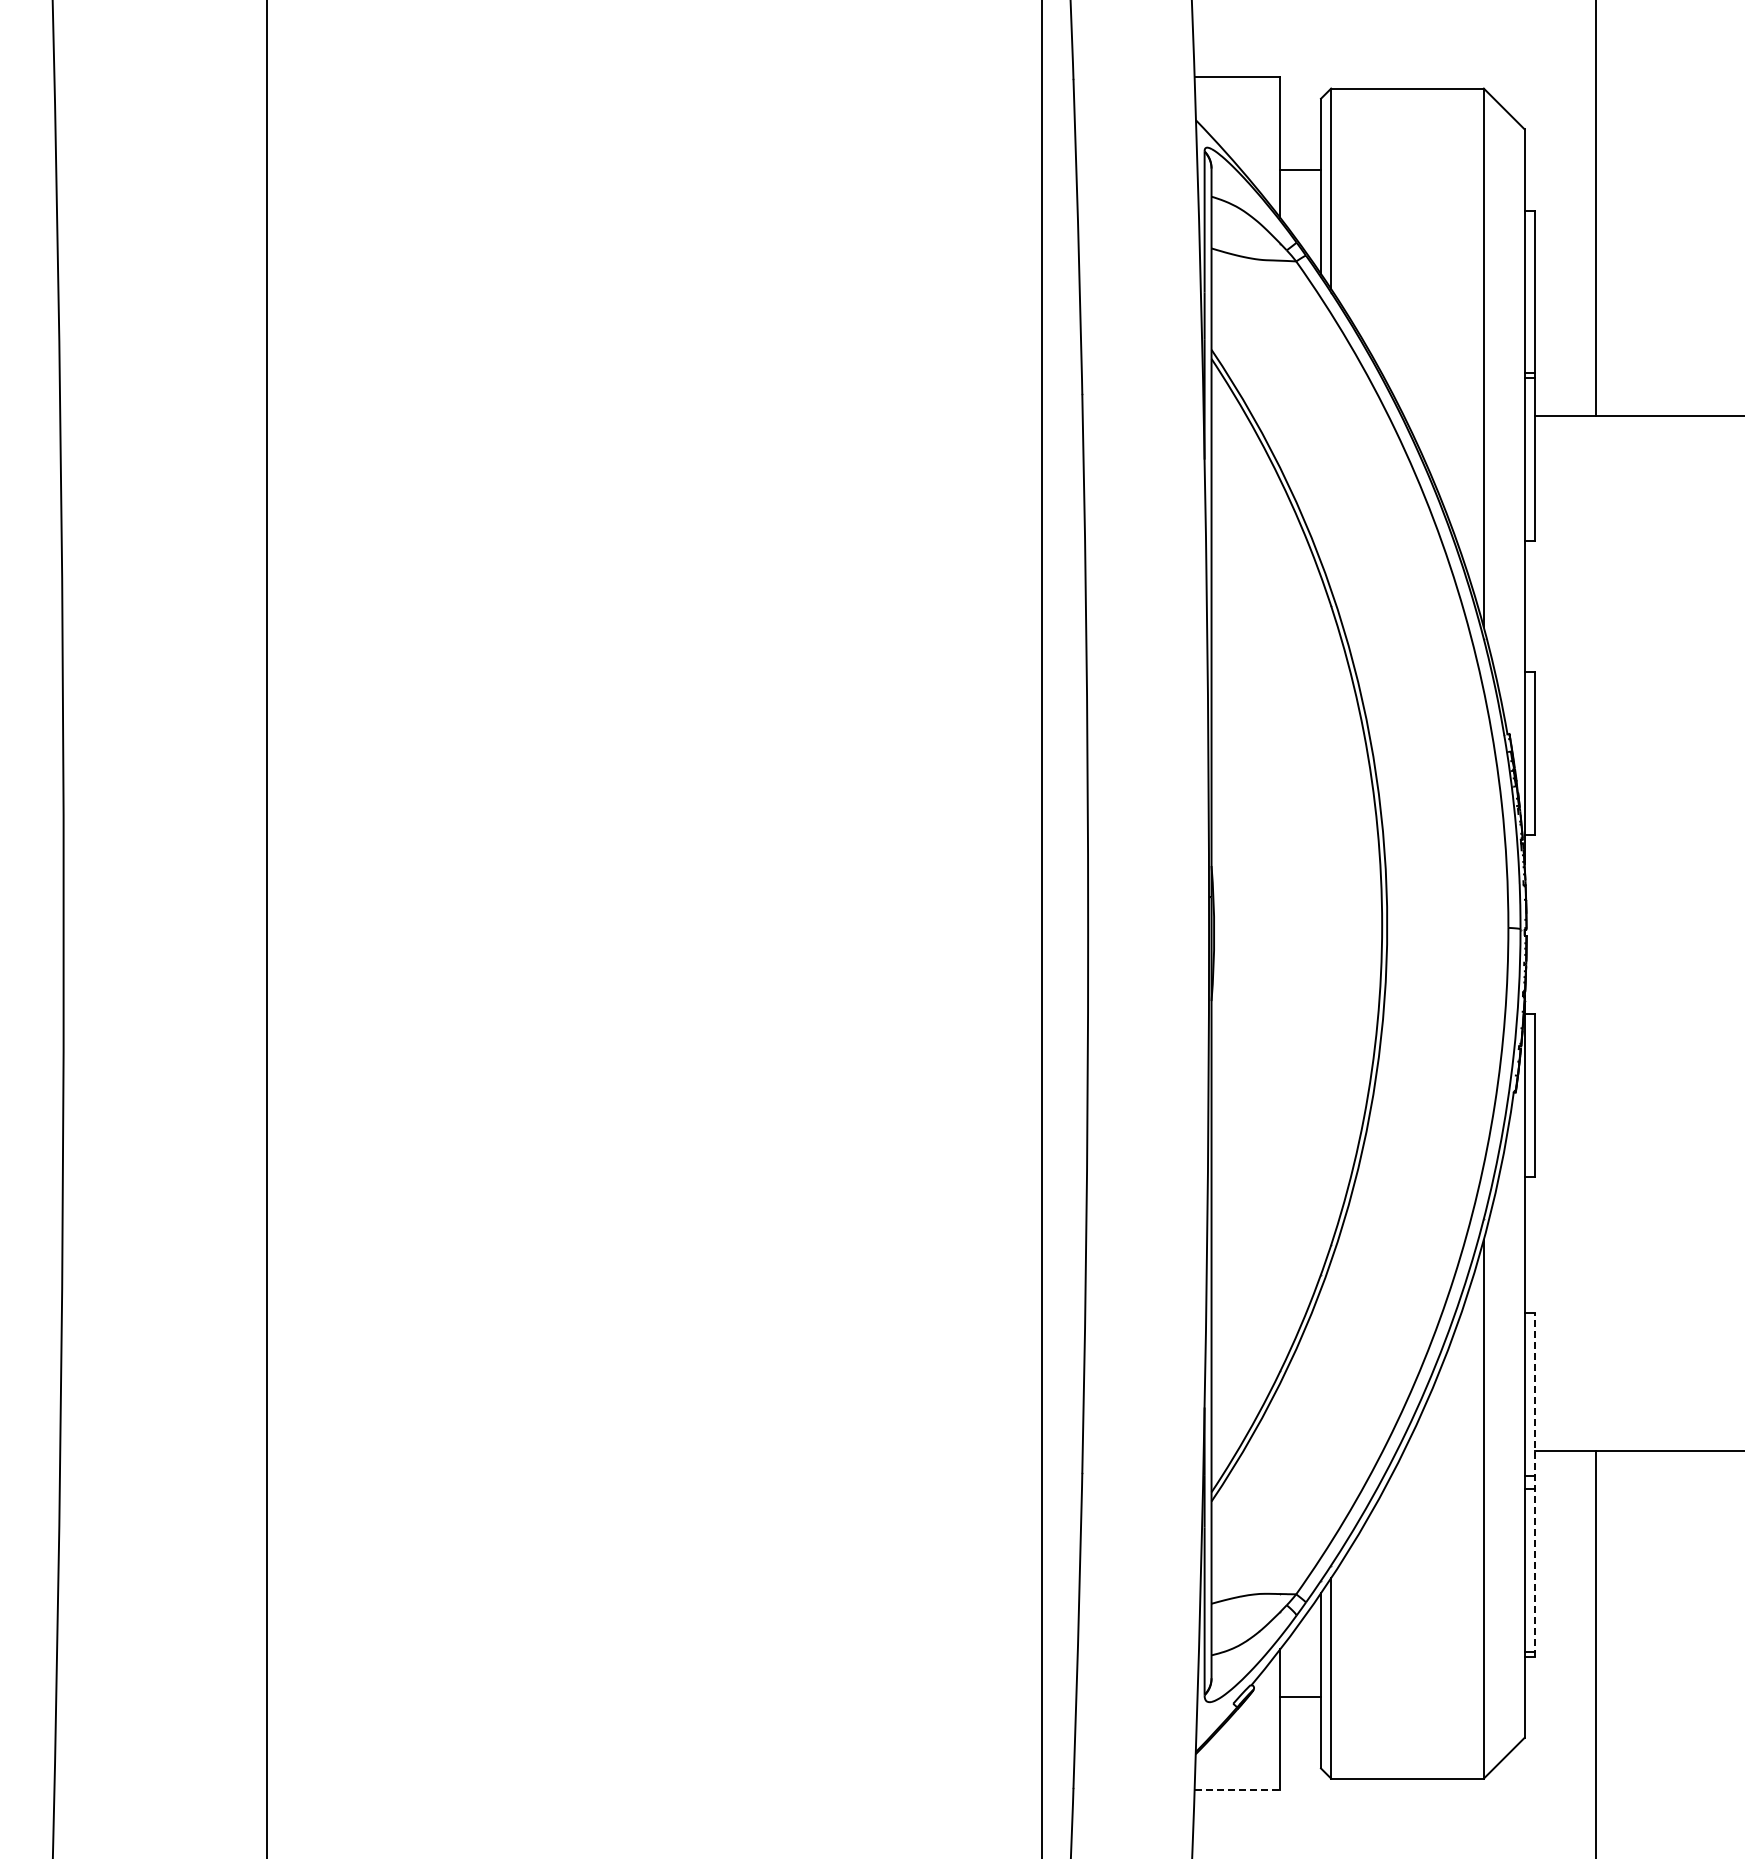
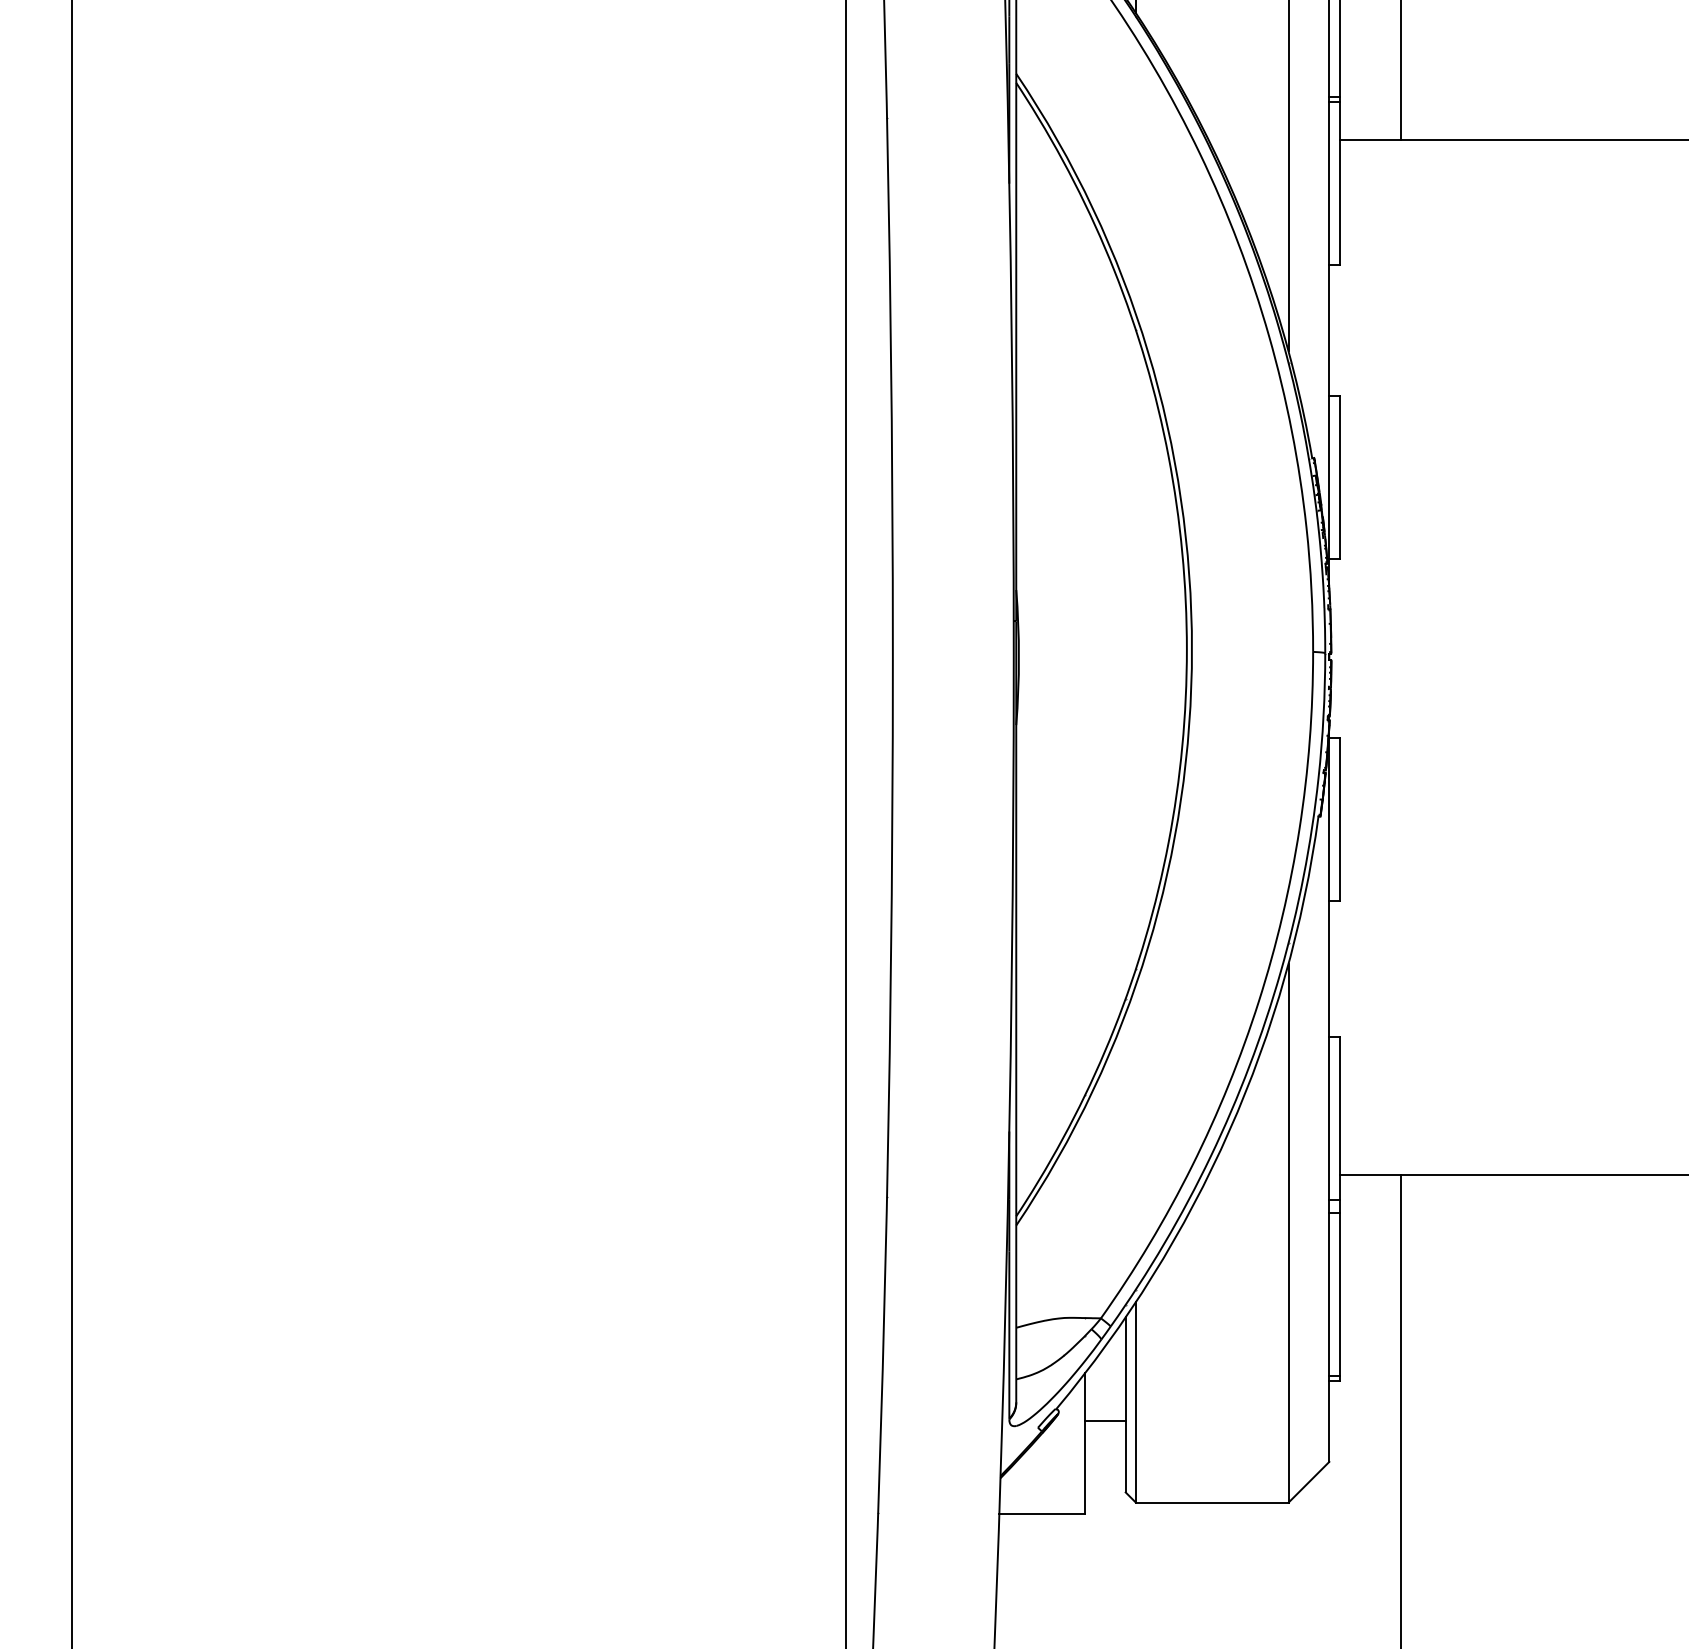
line: (1534, 1484) -> (1339, 1208), dashed -> solid
line: (1237, 1790) -> (1042, 1514), dashed -> solid

